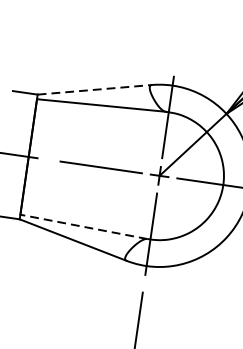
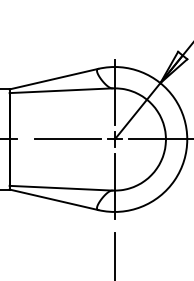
line: (95, 90) -> (54, 79), dashed -> solid
line: (83, 227) -> (60, 188), dashed -> solid

